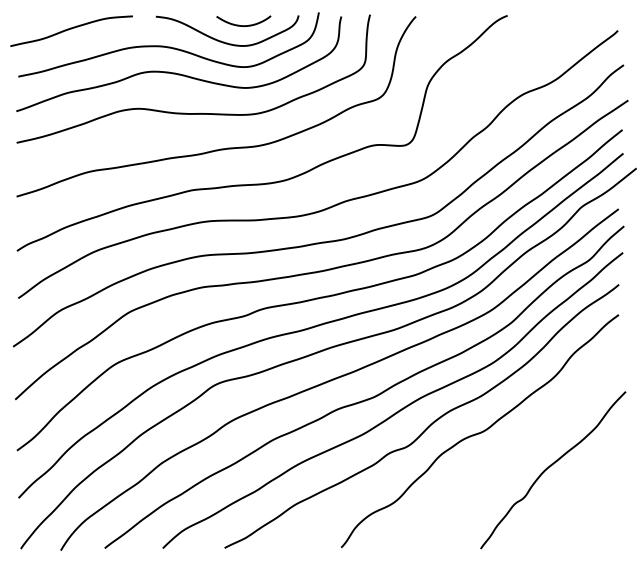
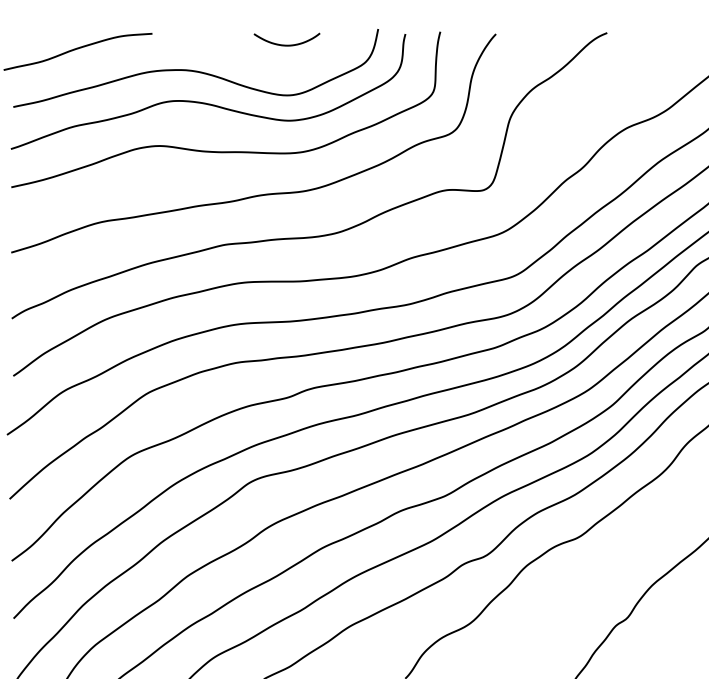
curve: (224, 41) -> (263, 64), removed

